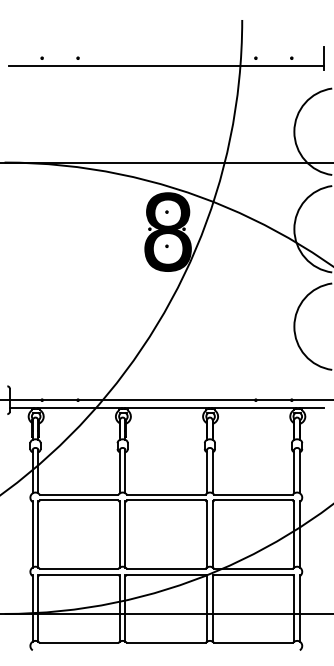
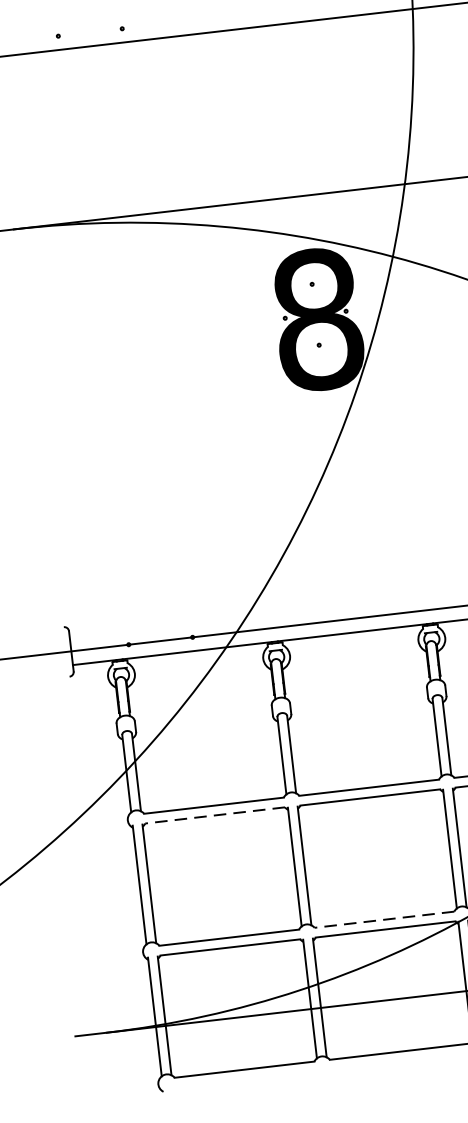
line: (78, 500) -> (214, 815), solid -> dashed
line: (165, 569) -> (383, 920), solid -> dashed

